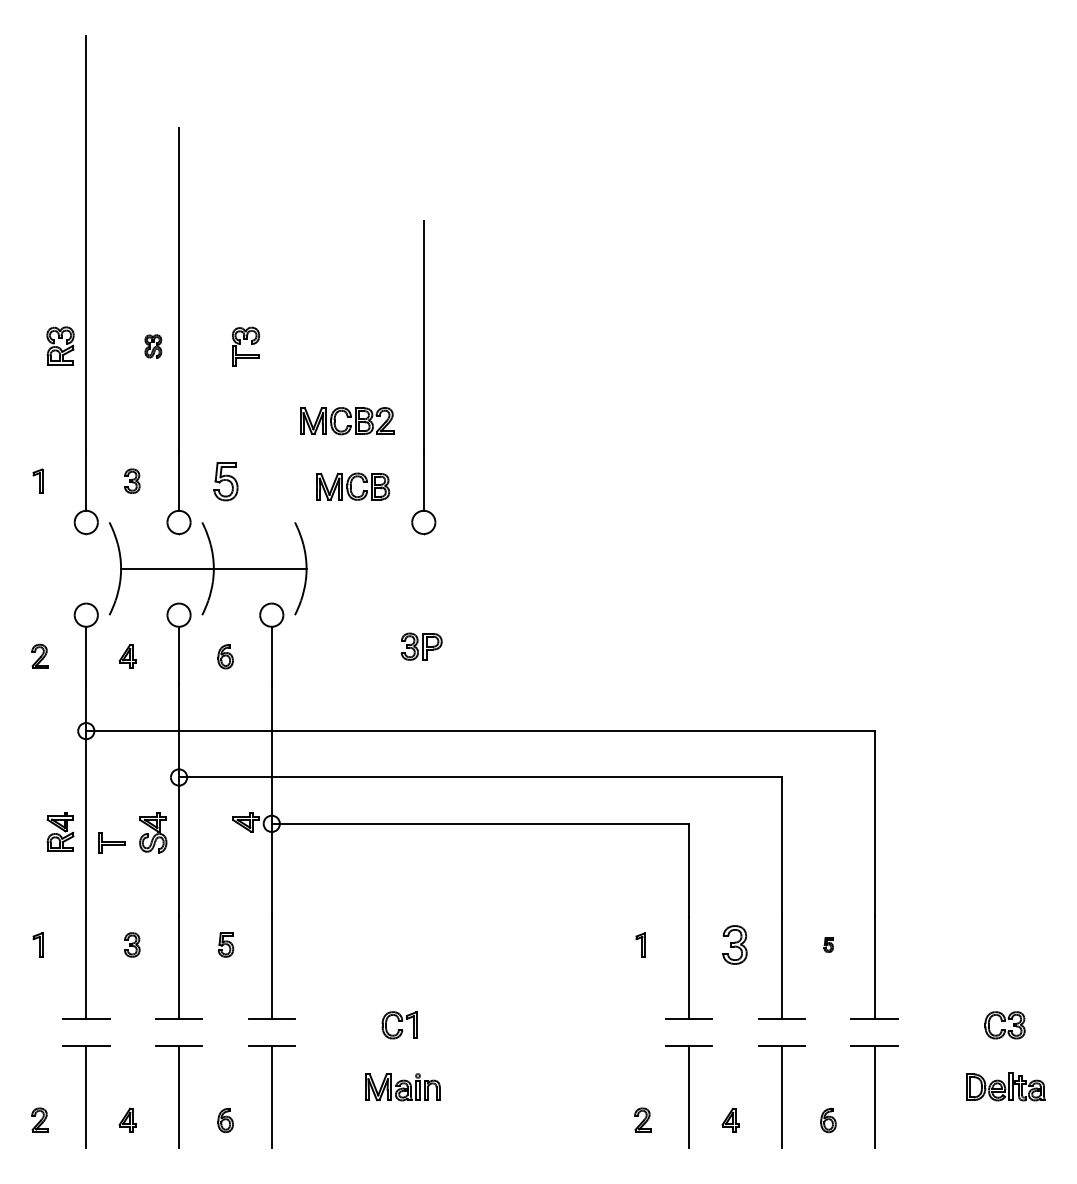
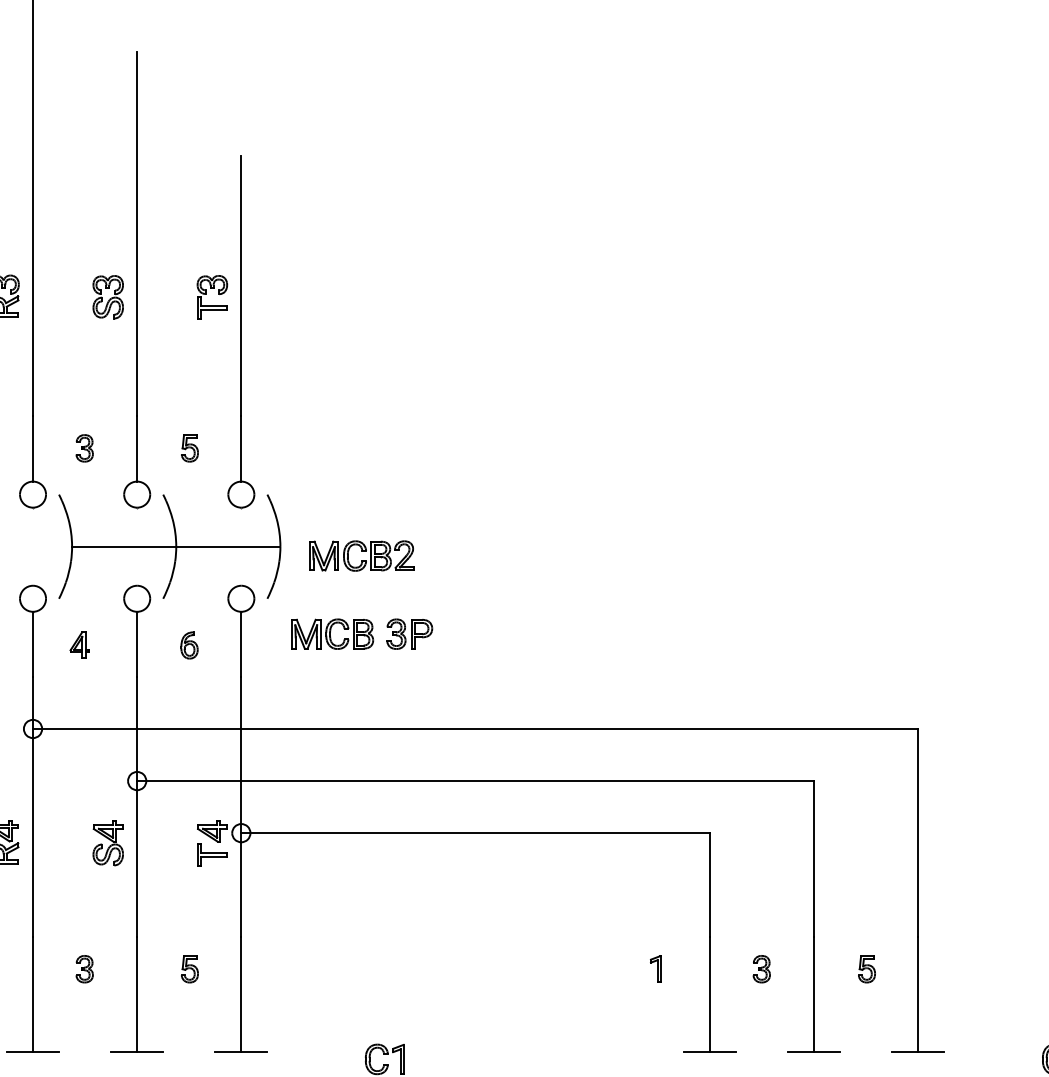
part: (153, 346) -> (108, 297), size x1.67
part: (423, 377) -> (241, 331), moved
part: (347, 421) -> (362, 556), moved
part: (225, 480) -> (189, 447), size x0.62
part: (353, 486) -> (333, 633), moved
part: (111, 842) -> (211, 854), moved
part: (735, 944) -> (762, 968), size x0.62
part: (828, 944) -> (866, 968), size x1.67

